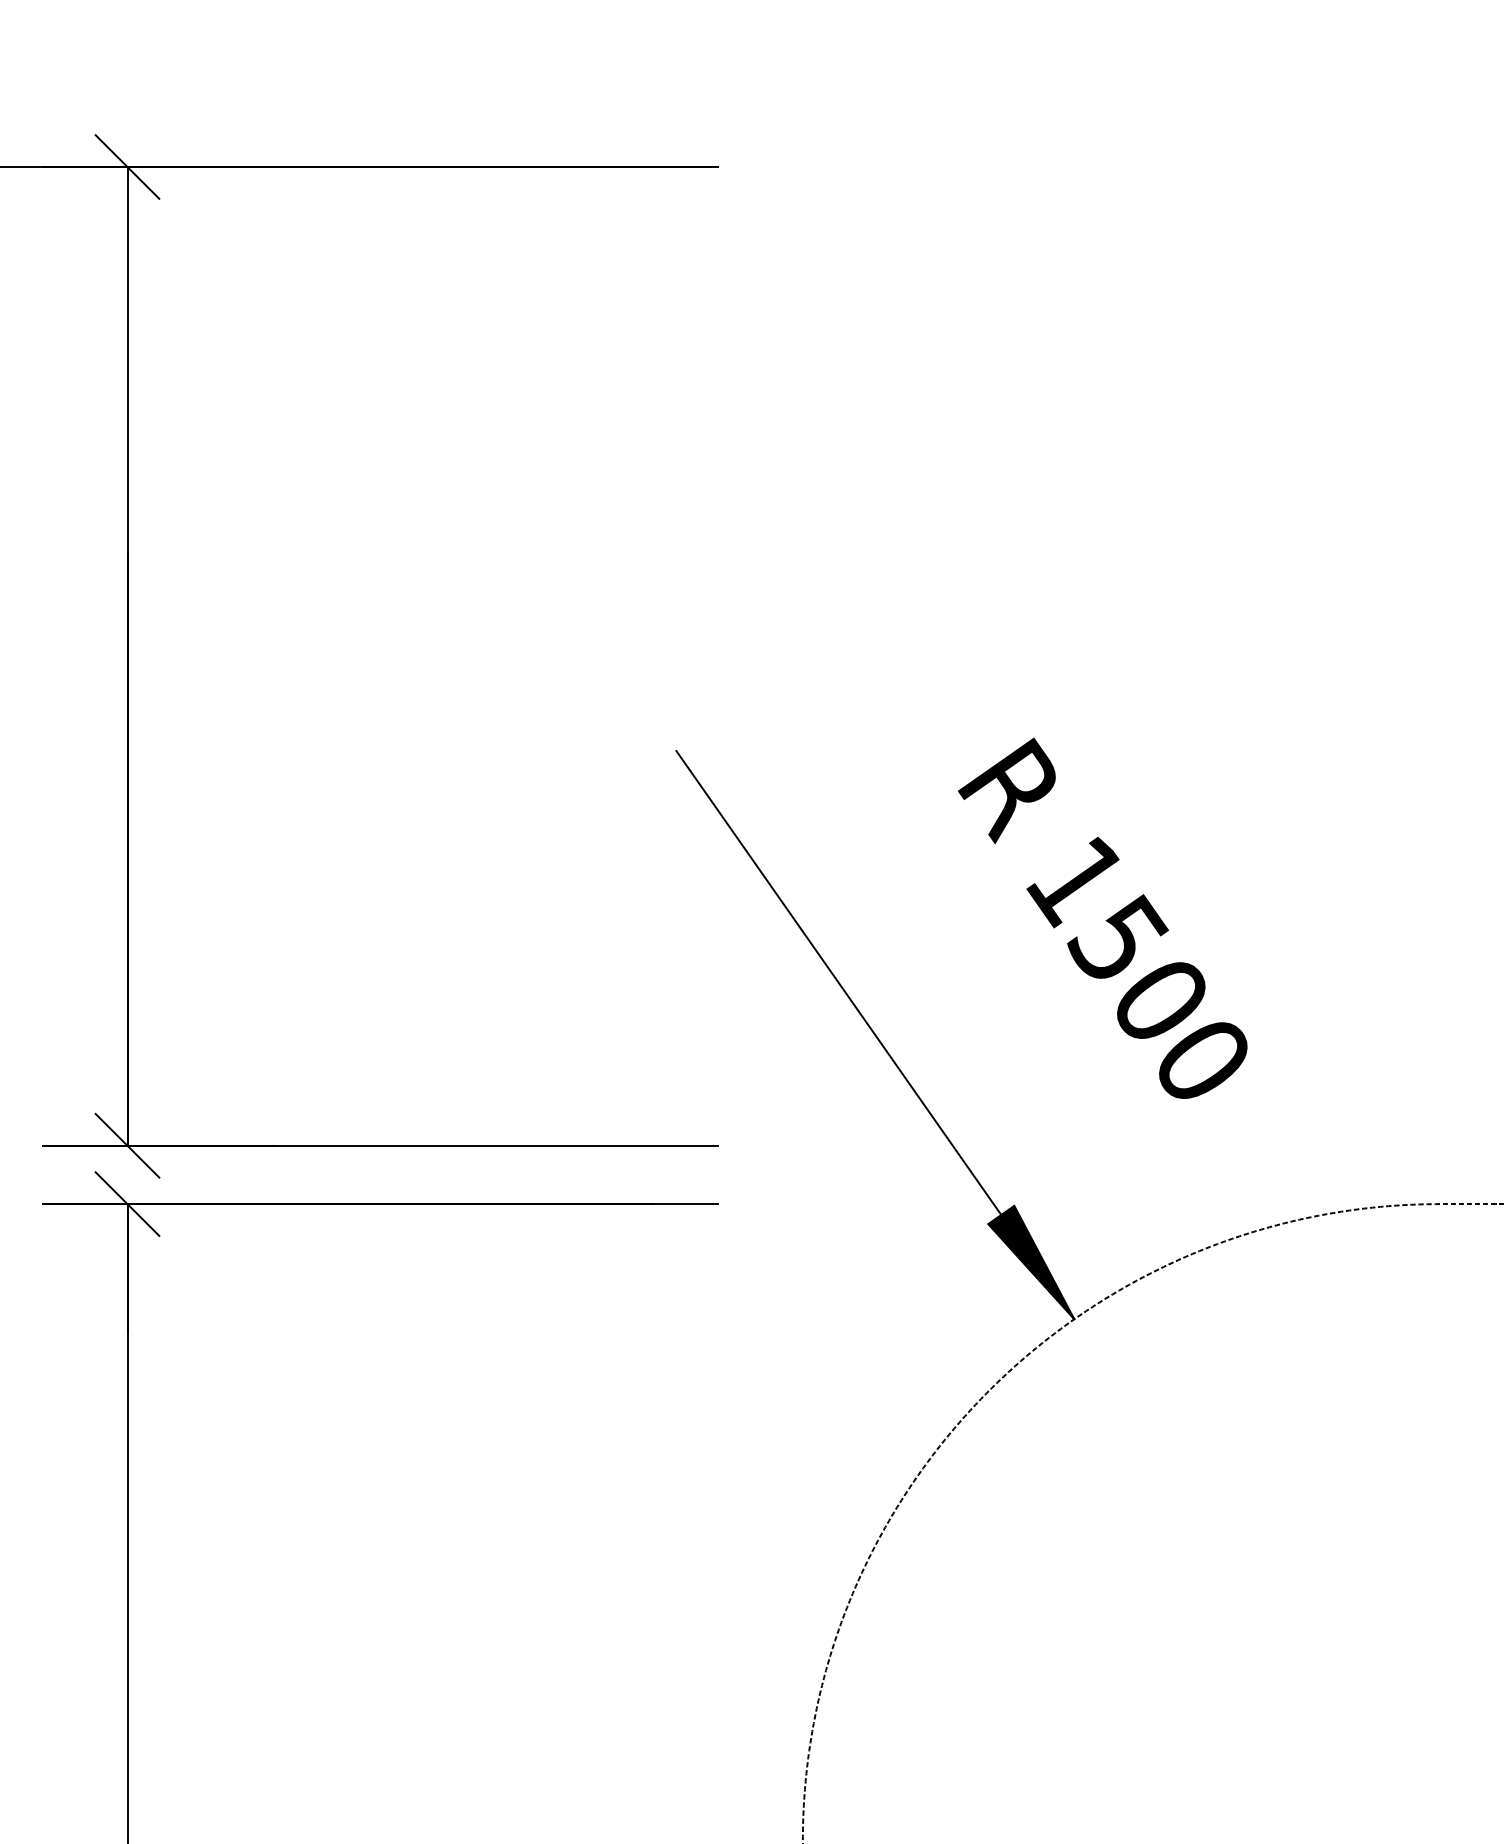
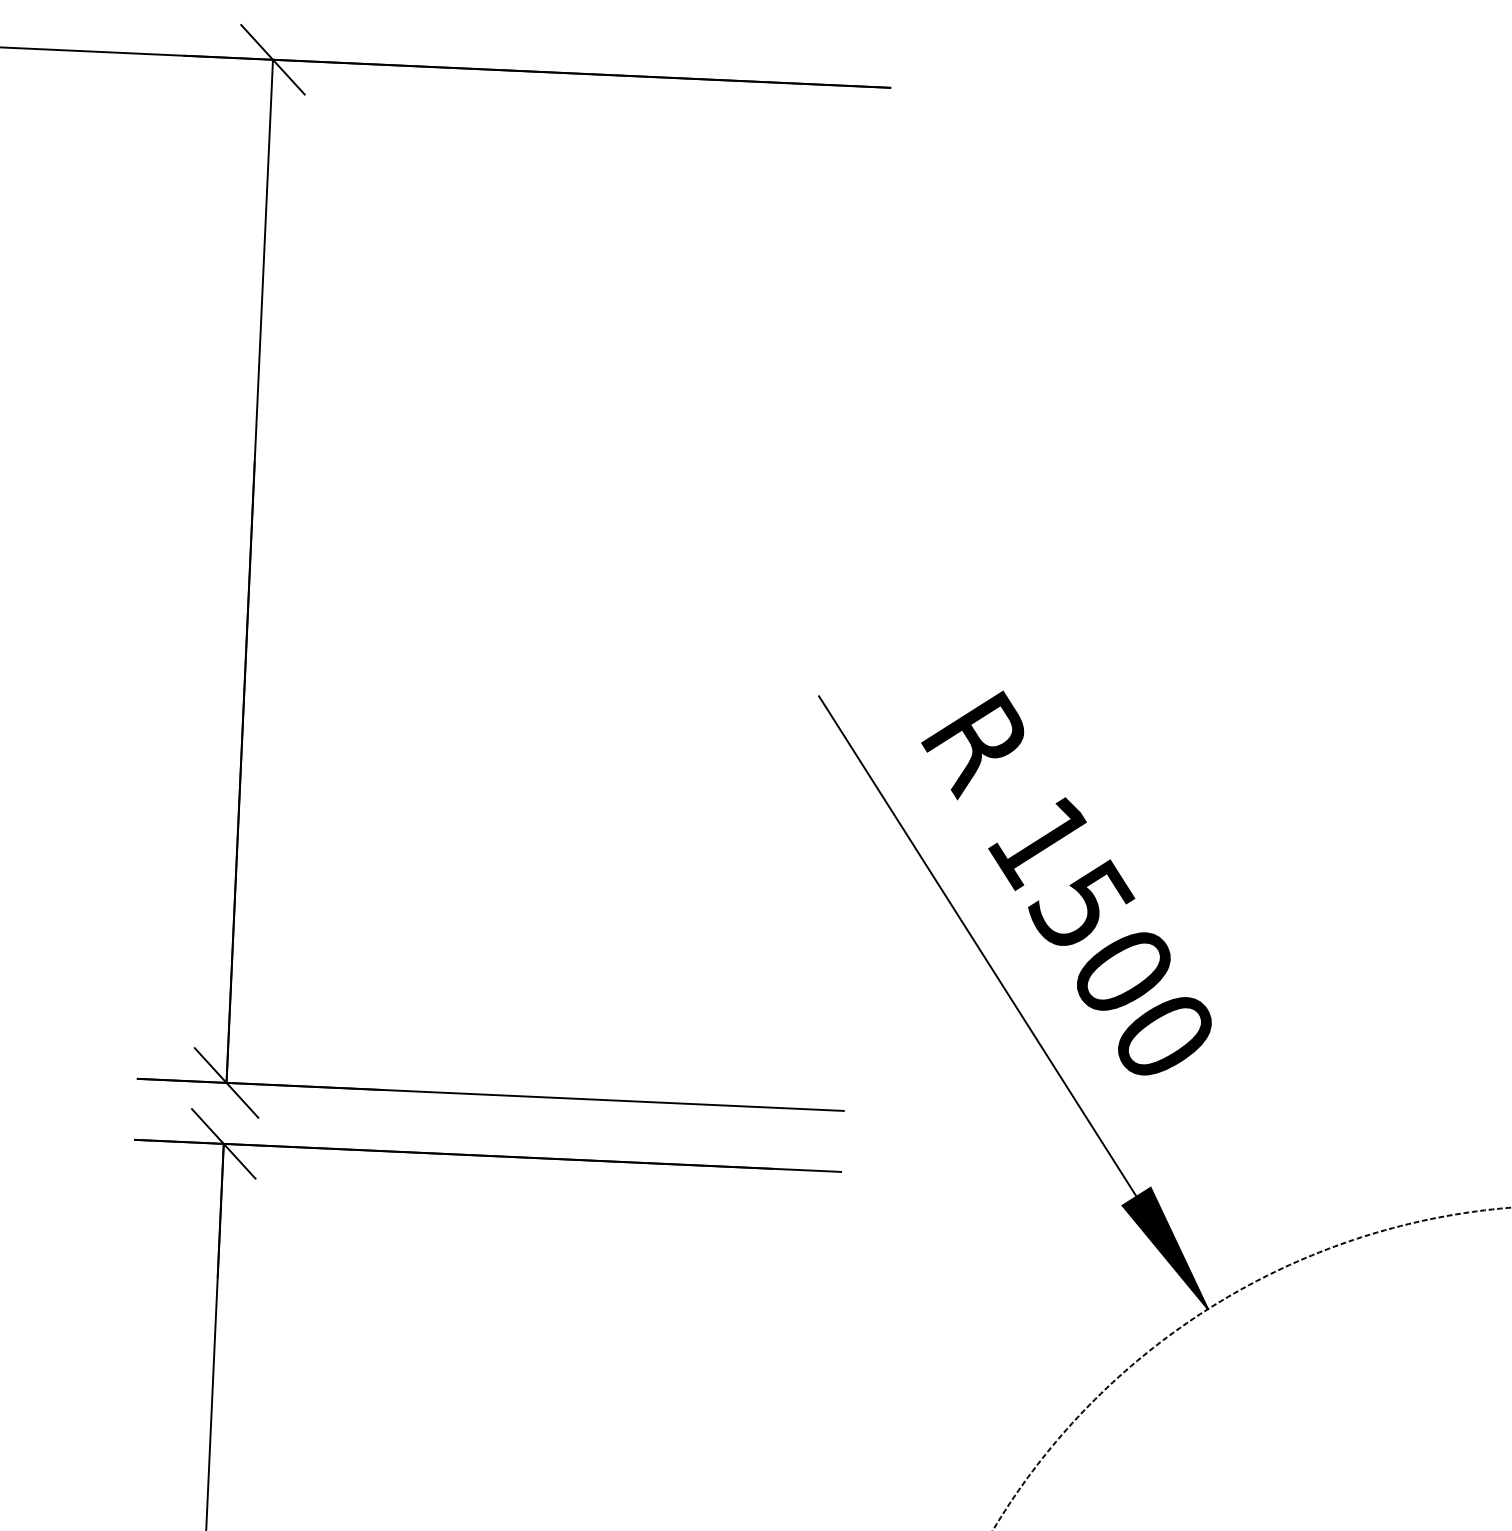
text: (1102, 917) -> (1066, 881), moved

